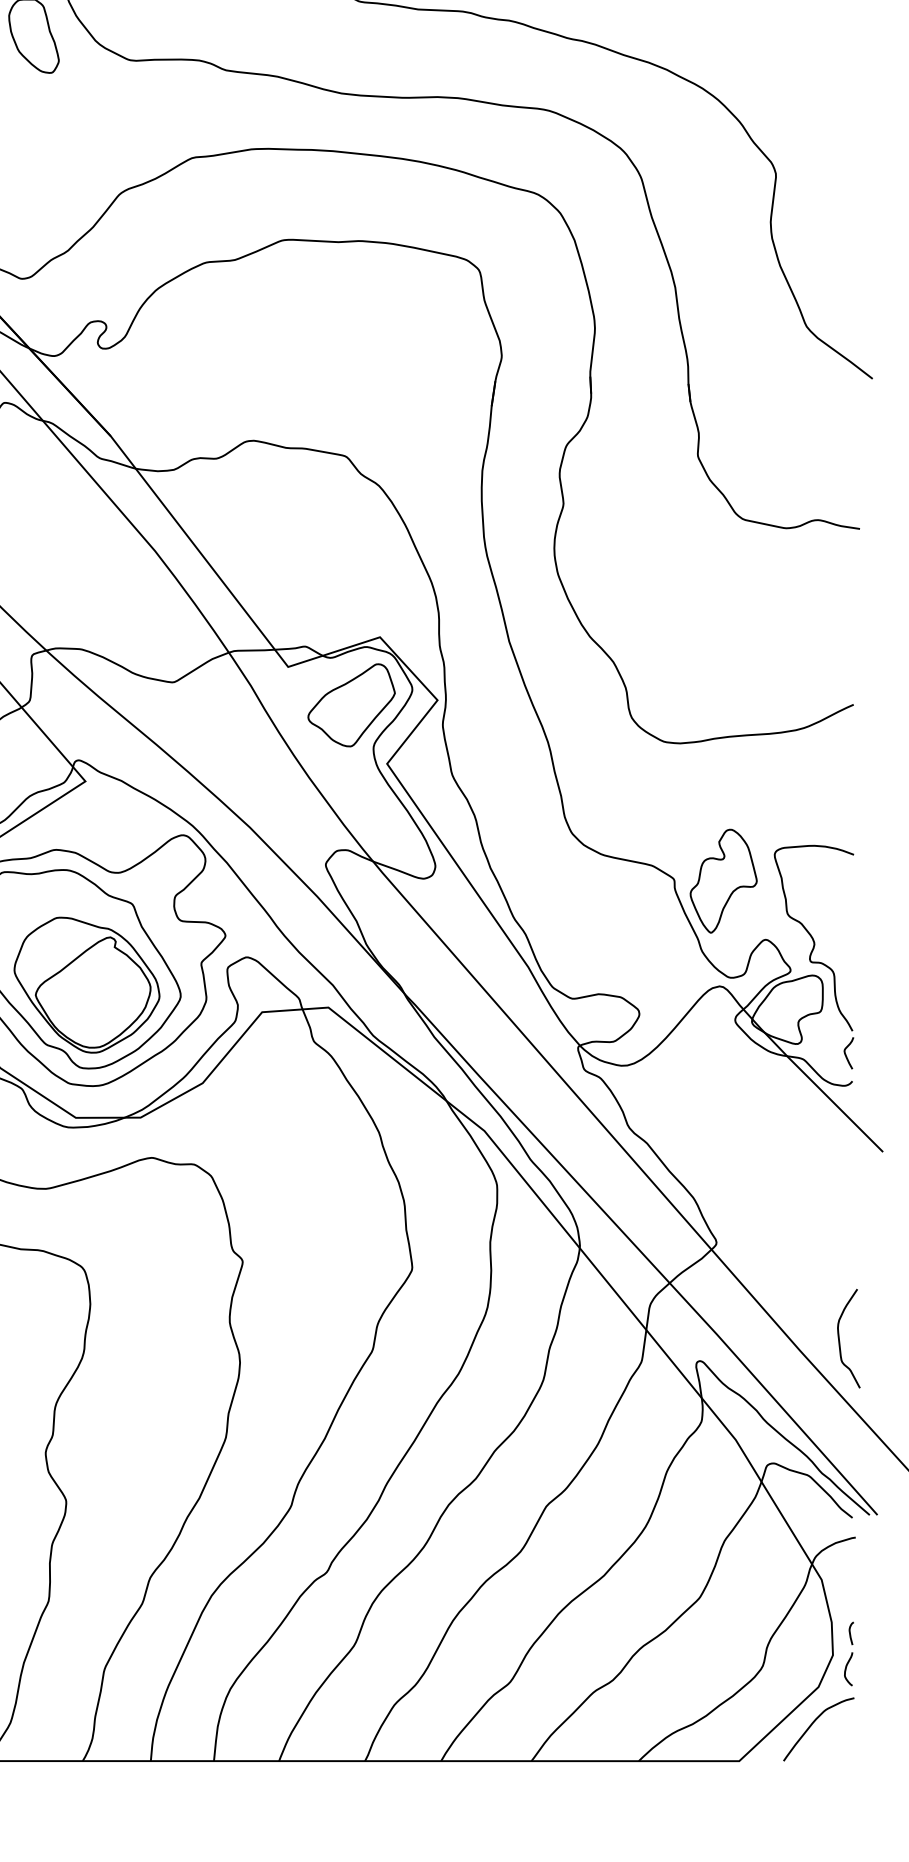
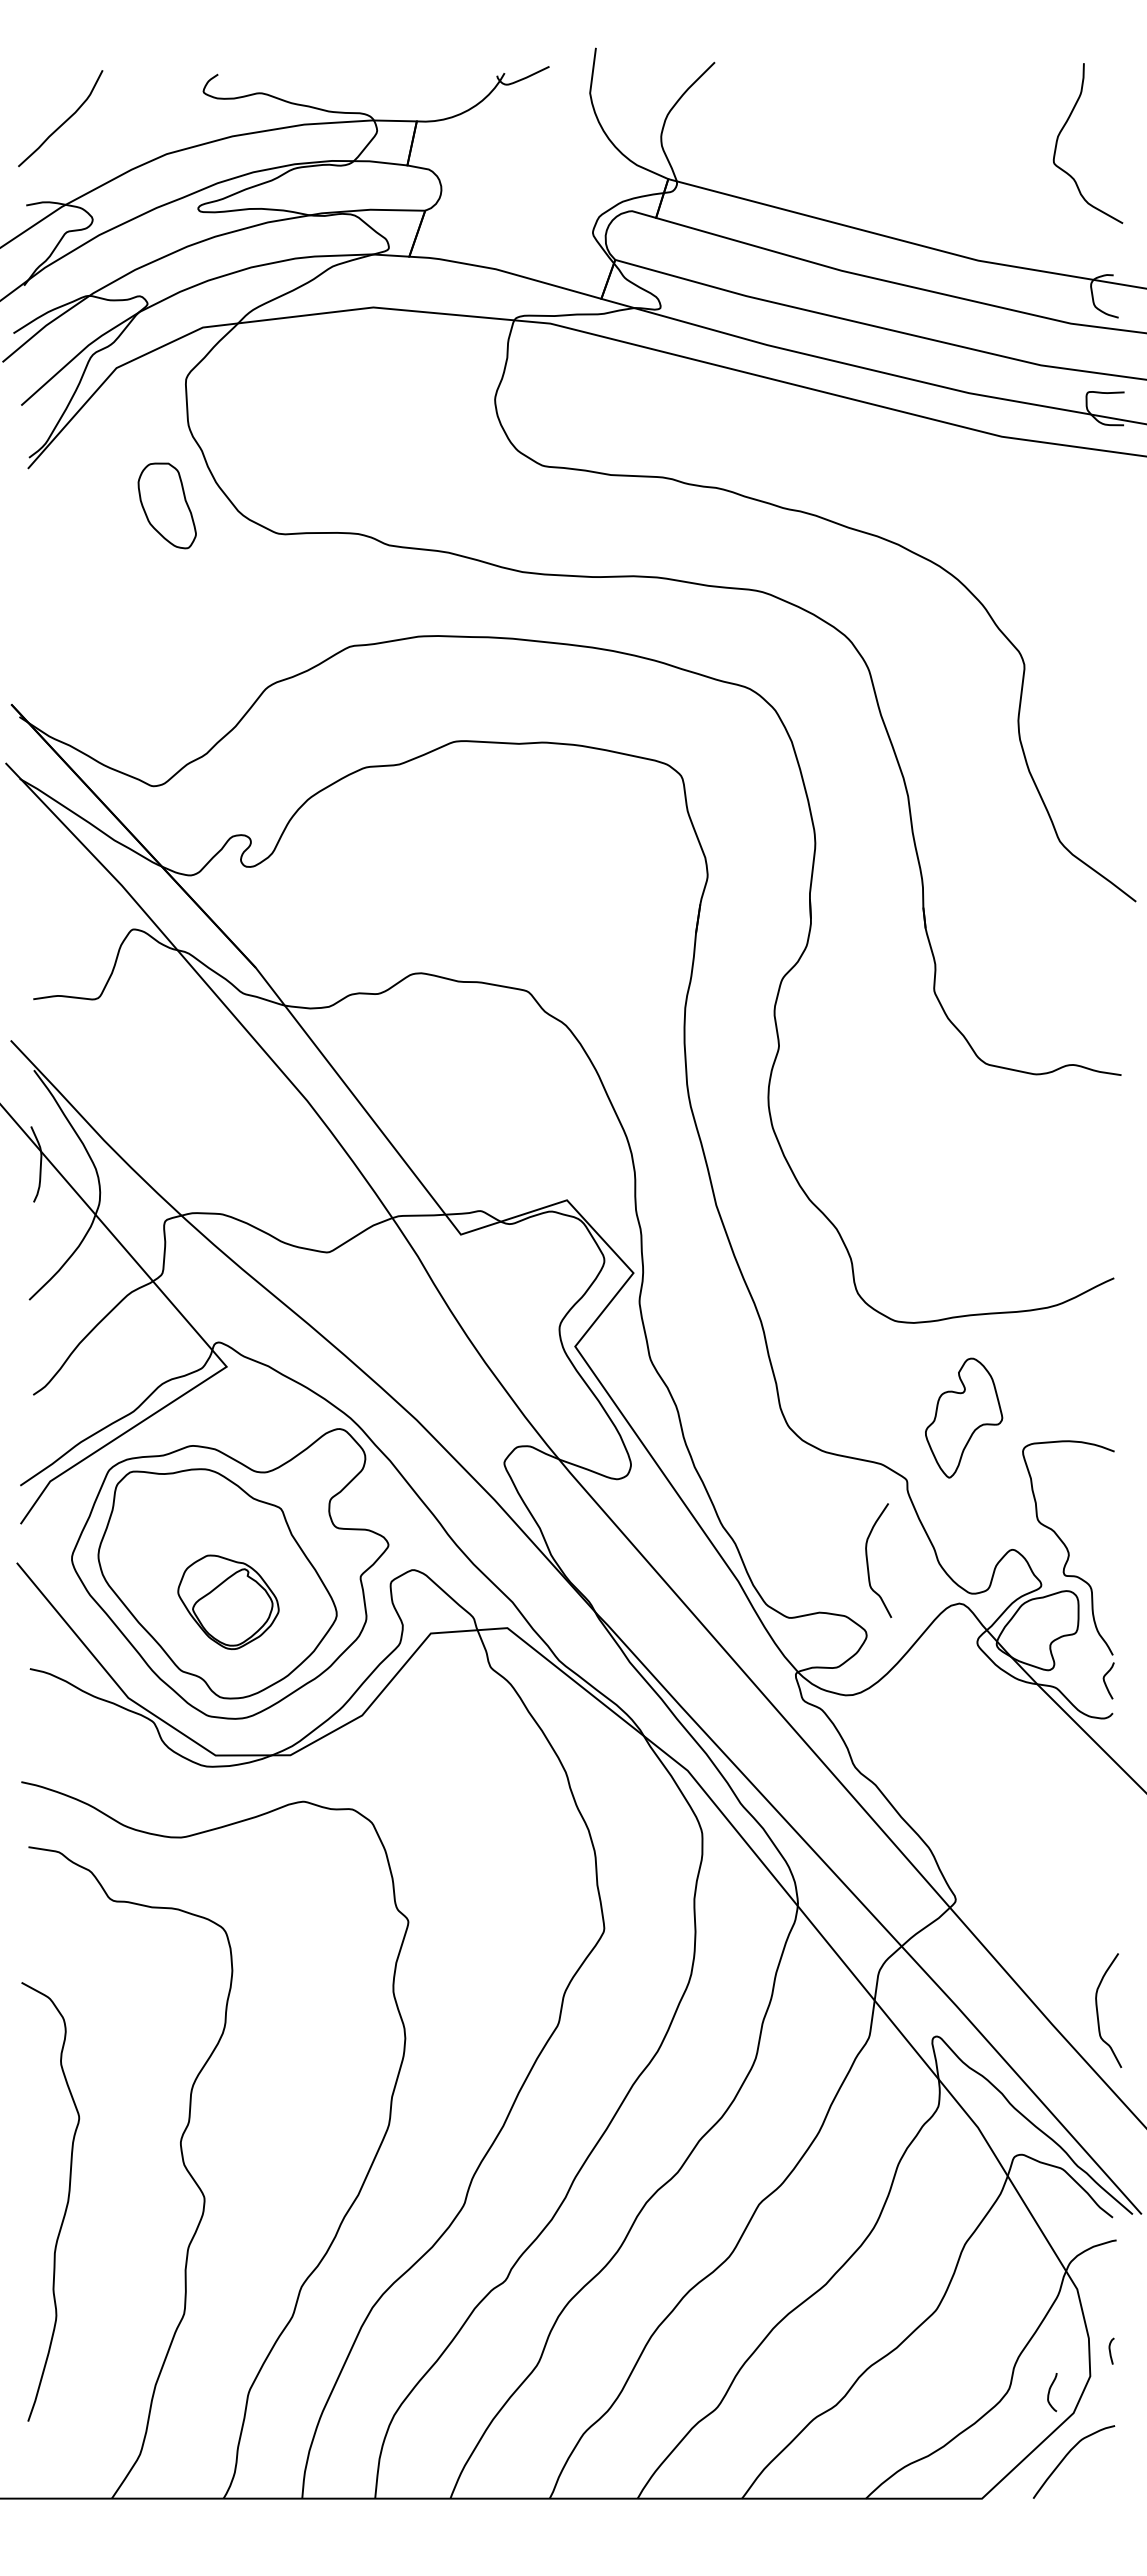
part: (351, 704) -> (534, 1278), removed
part: (724, 880) -> (964, 1417), moved
curve: (640, 949) -> (868, 1561), added
part: (87, 985) -> (228, 1602), size x0.6
curve: (847, 1668) -> (1050, 2391), moved

